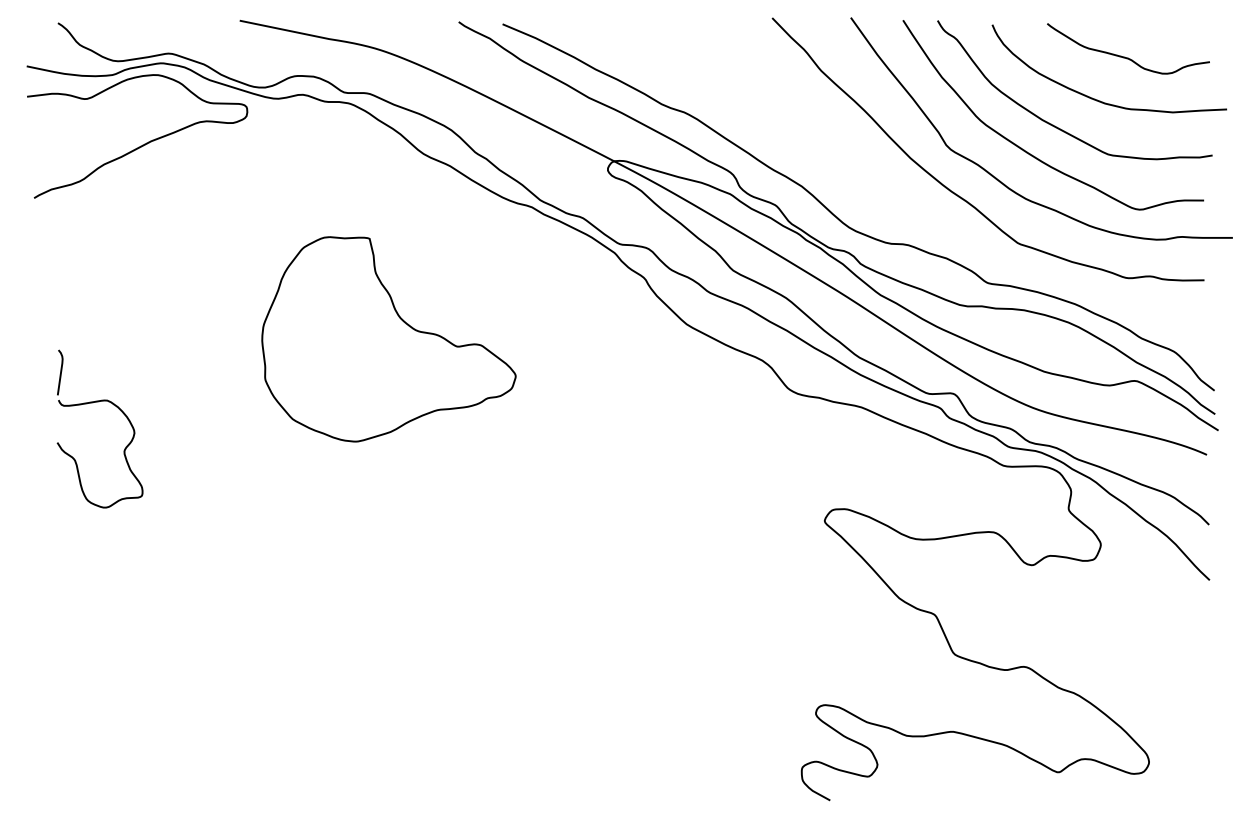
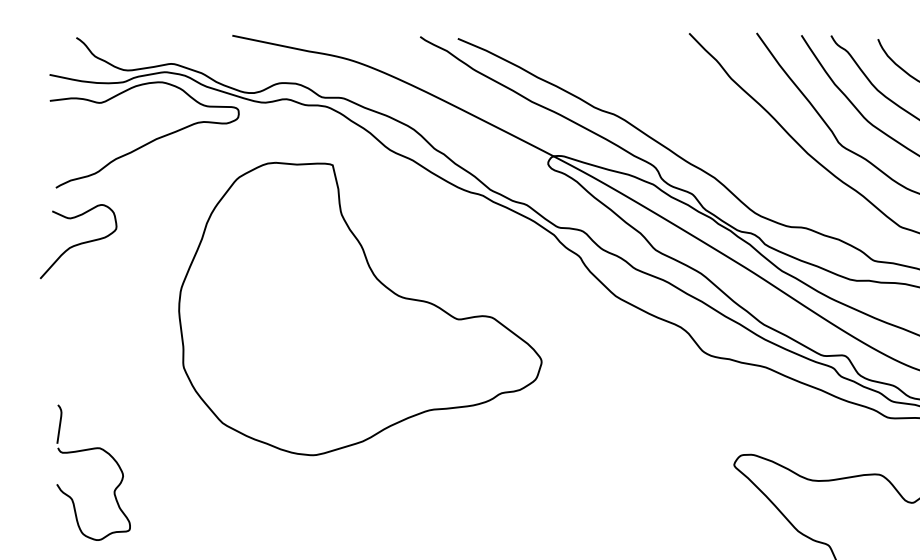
curve: (61, 262) -> (79, 243), added
part: (388, 339) -> (359, 309), size x1.67
part: (92, 403) -> (87, 450), moved

